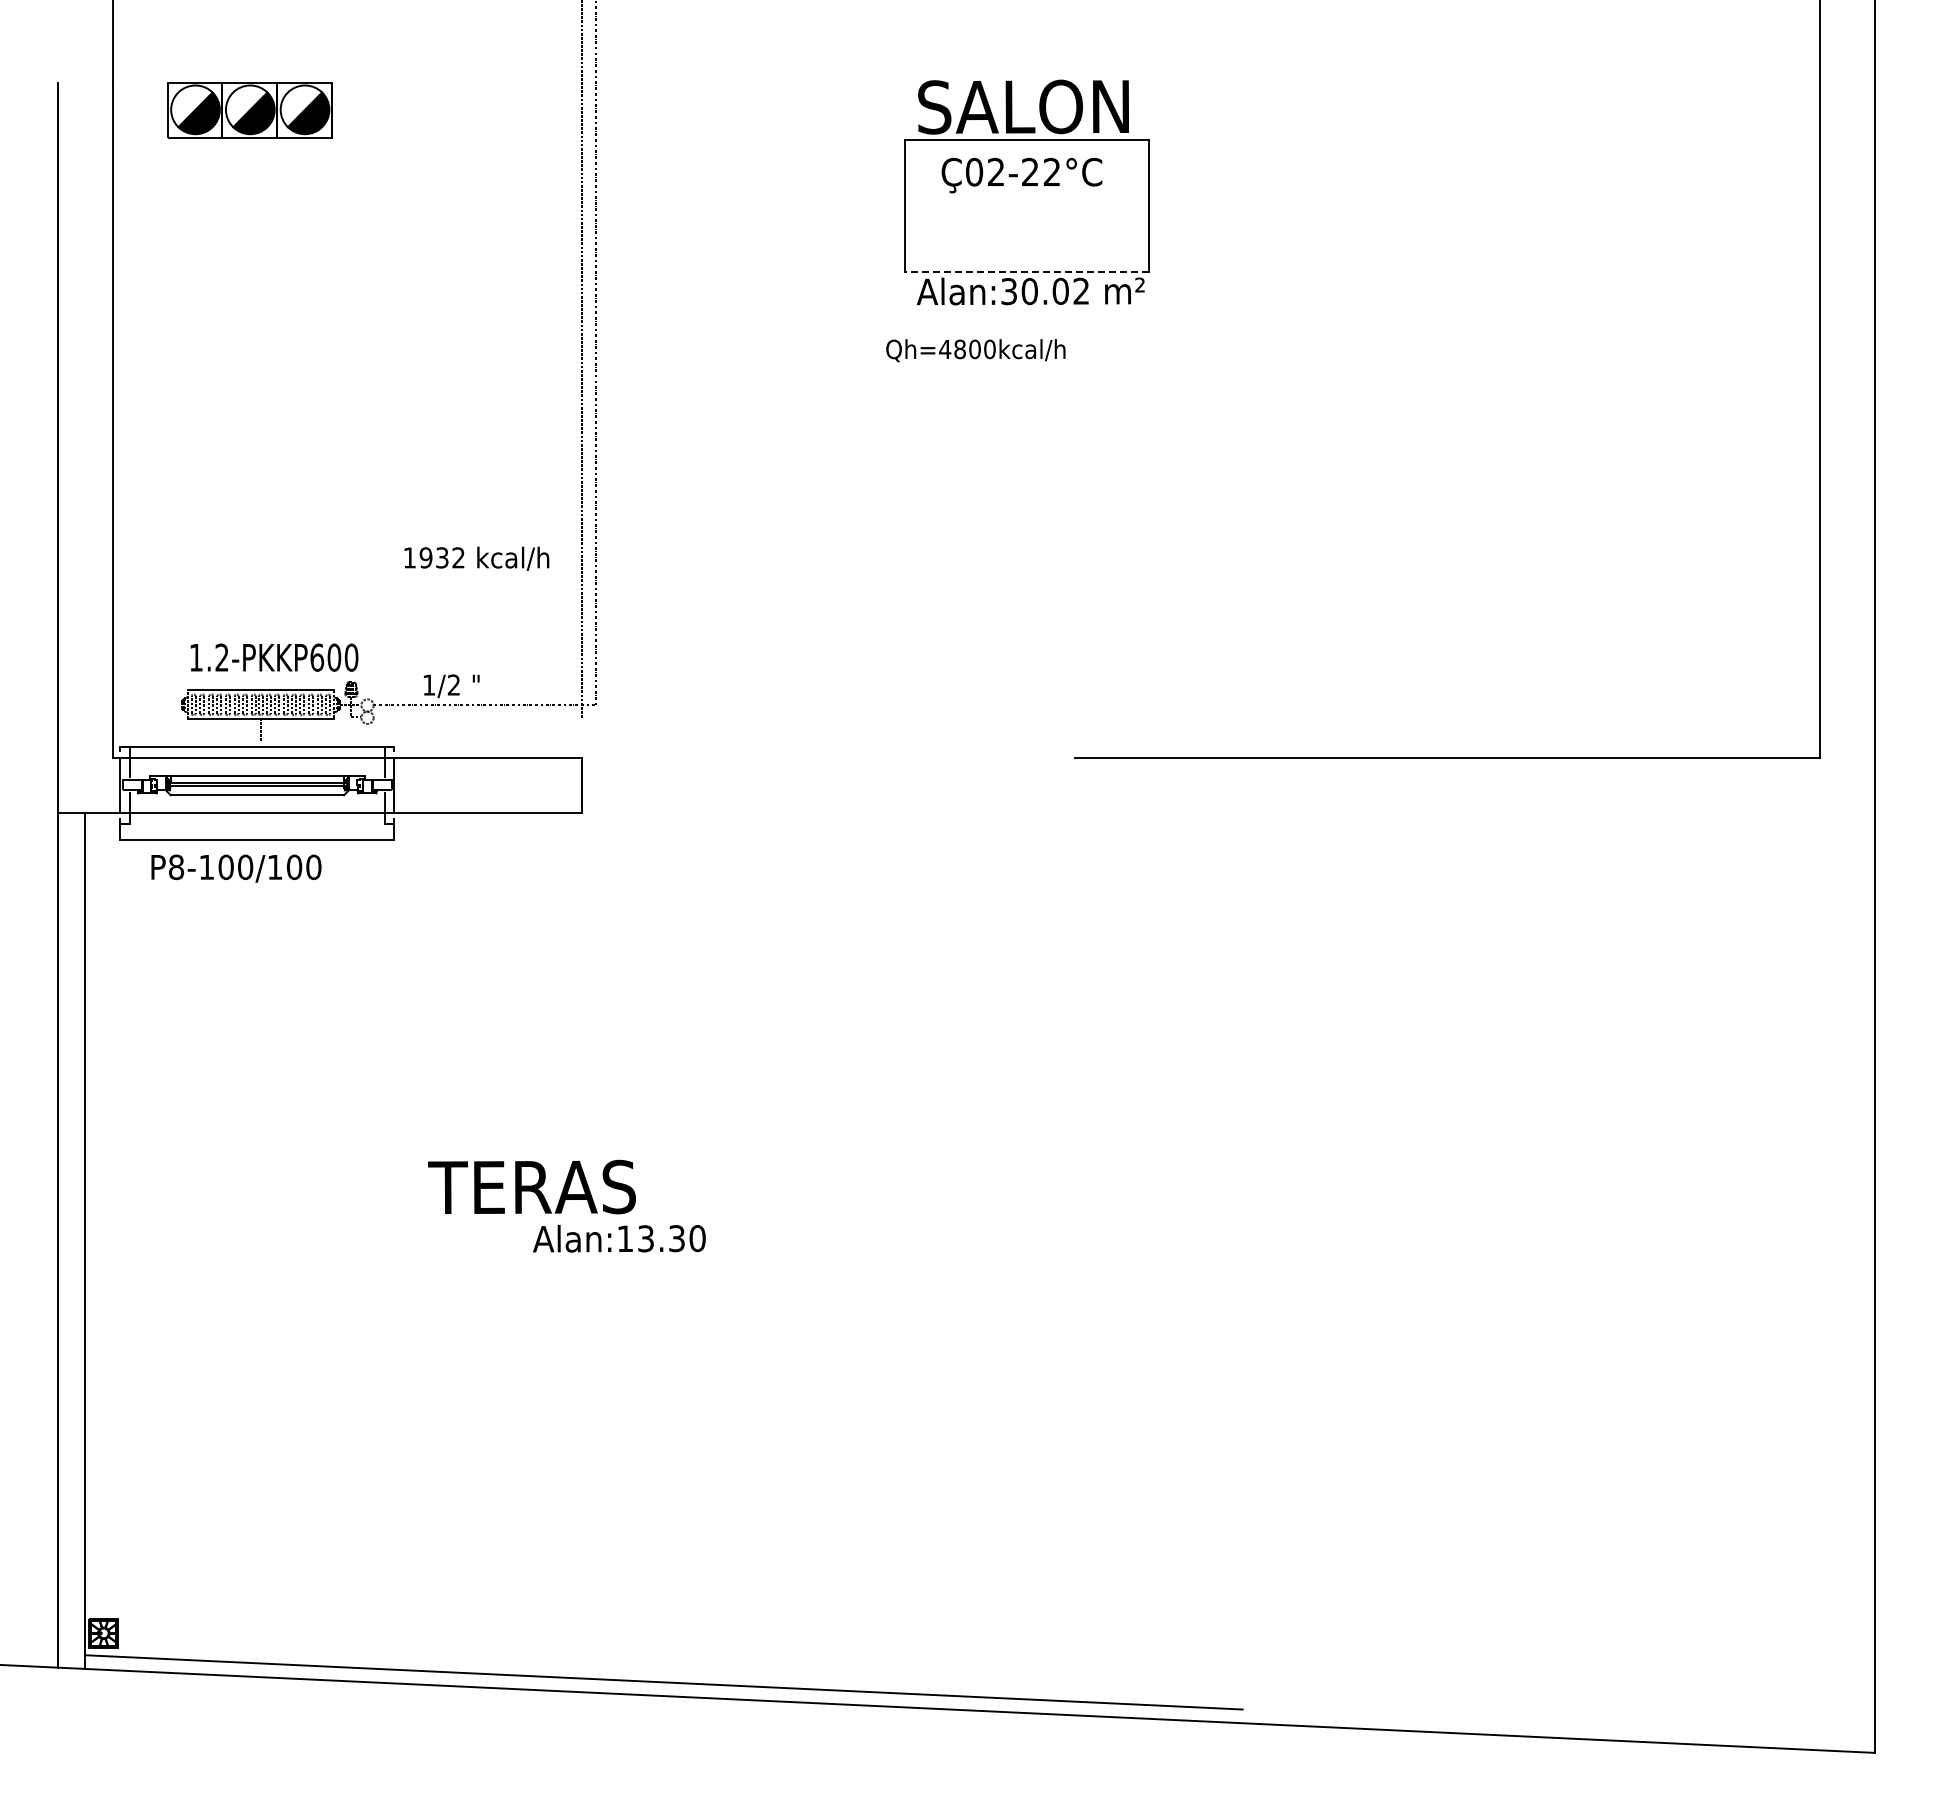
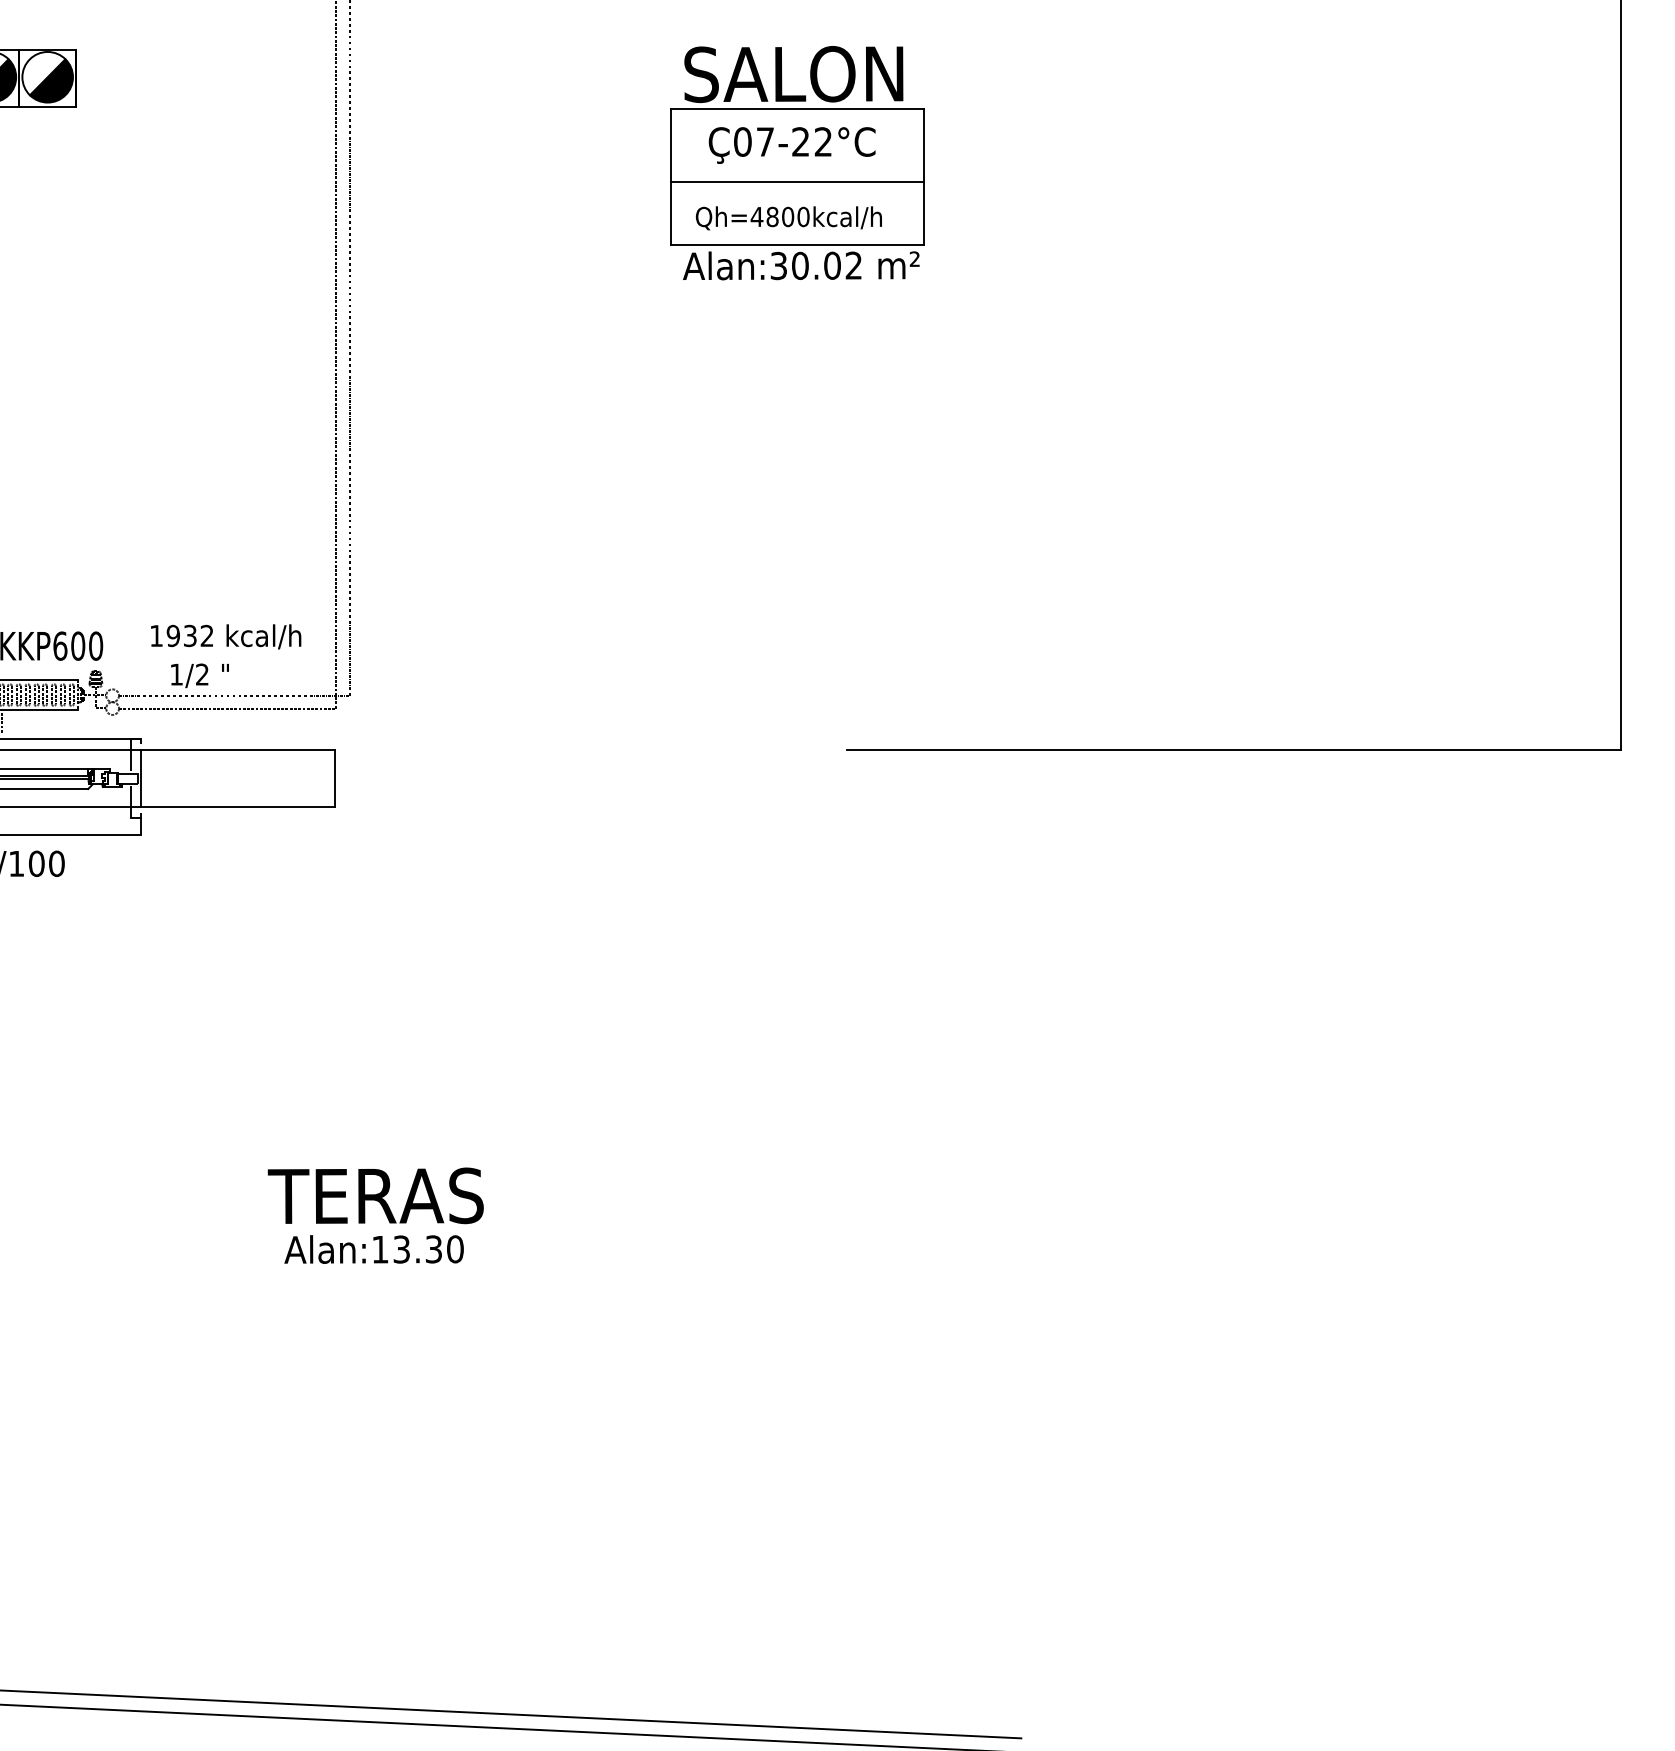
text: (996, 171) -> (765, 141), Ç02-22°C -> Ç07-22°C
line: (1027, 210) -> (797, 181), added
line: (1027, 271) -> (797, 245), dashed -> solid
text: (975, 350) -> (788, 218), moved
text: (476, 558) -> (225, 636), moved
line: (477, 717) -> (226, 708), added
text: (531, 1186) -> (375, 1195), moved

